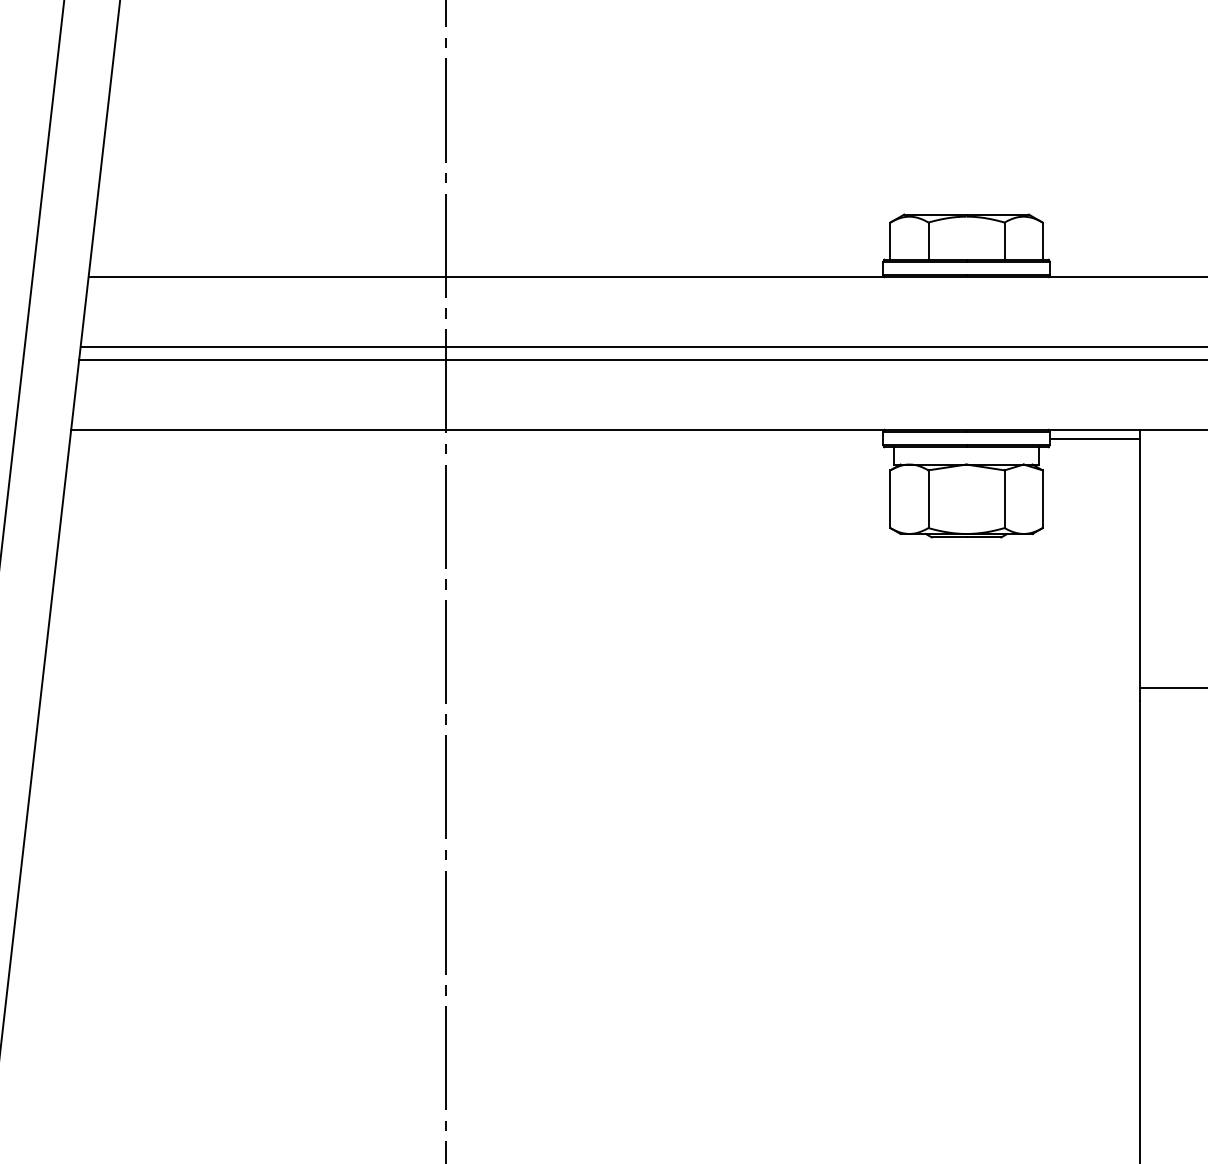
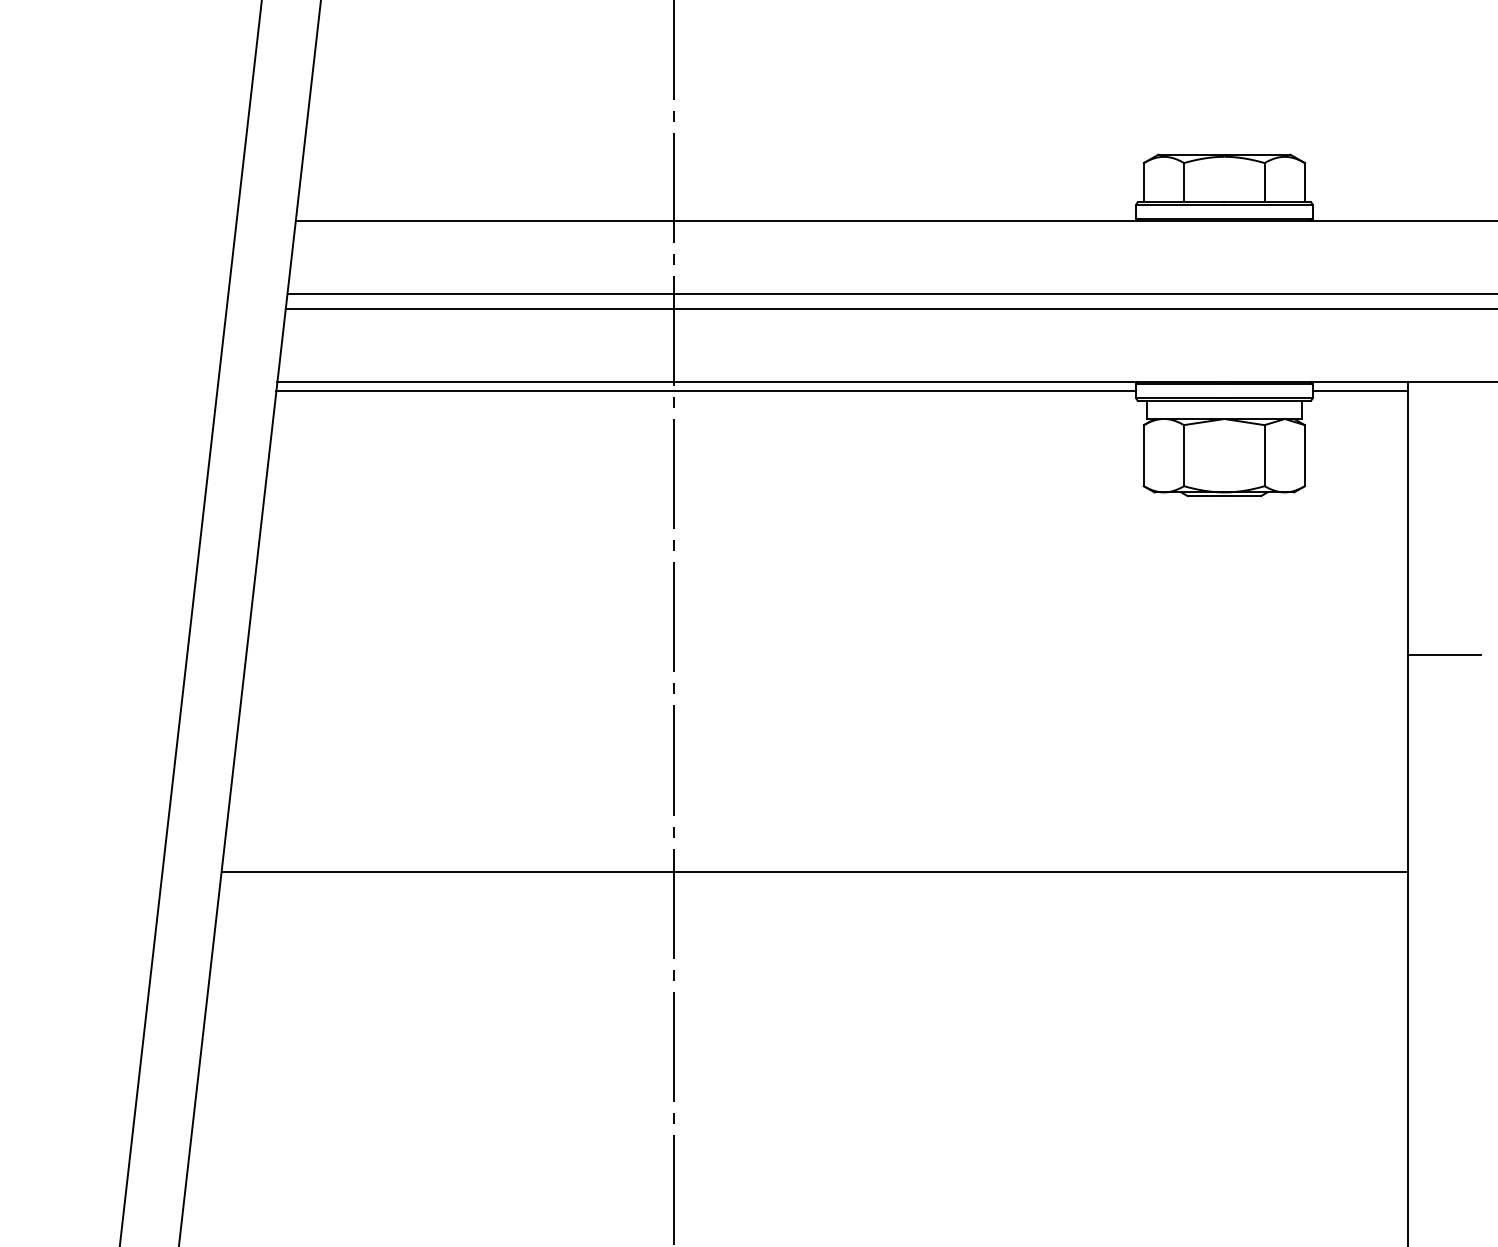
line: (476, 438) -> (706, 391), added
line: (578, 892) -> (814, 871), added

